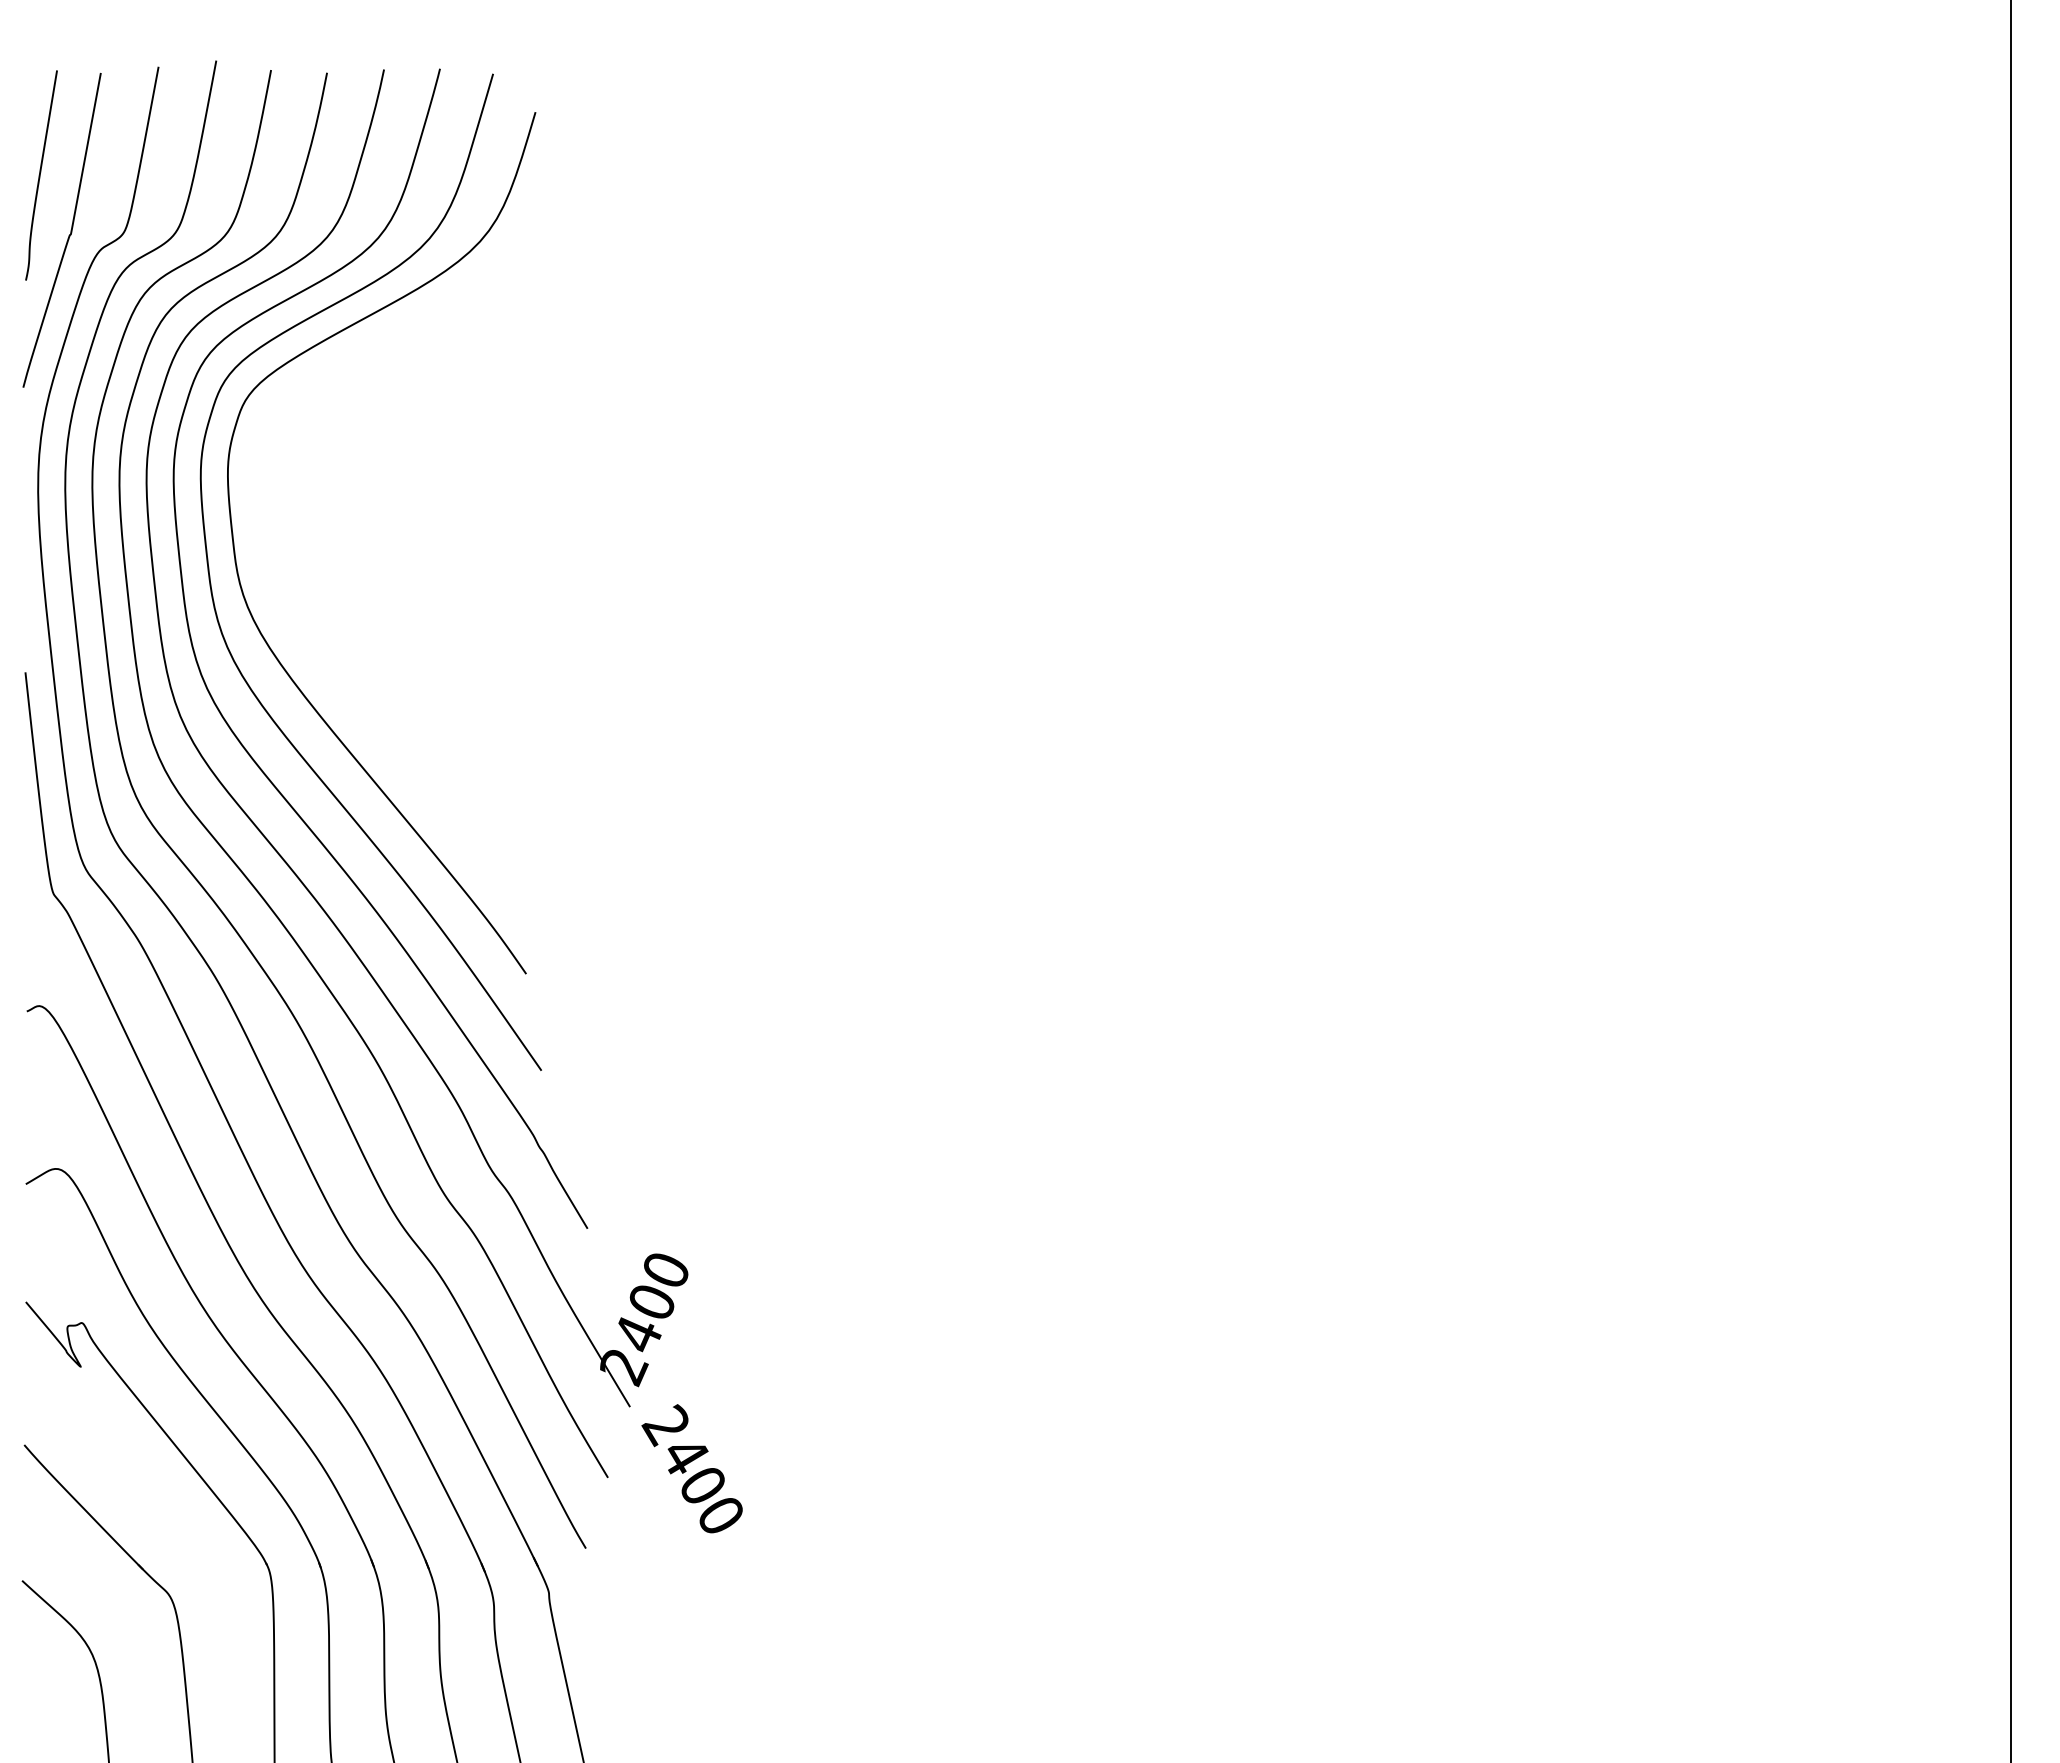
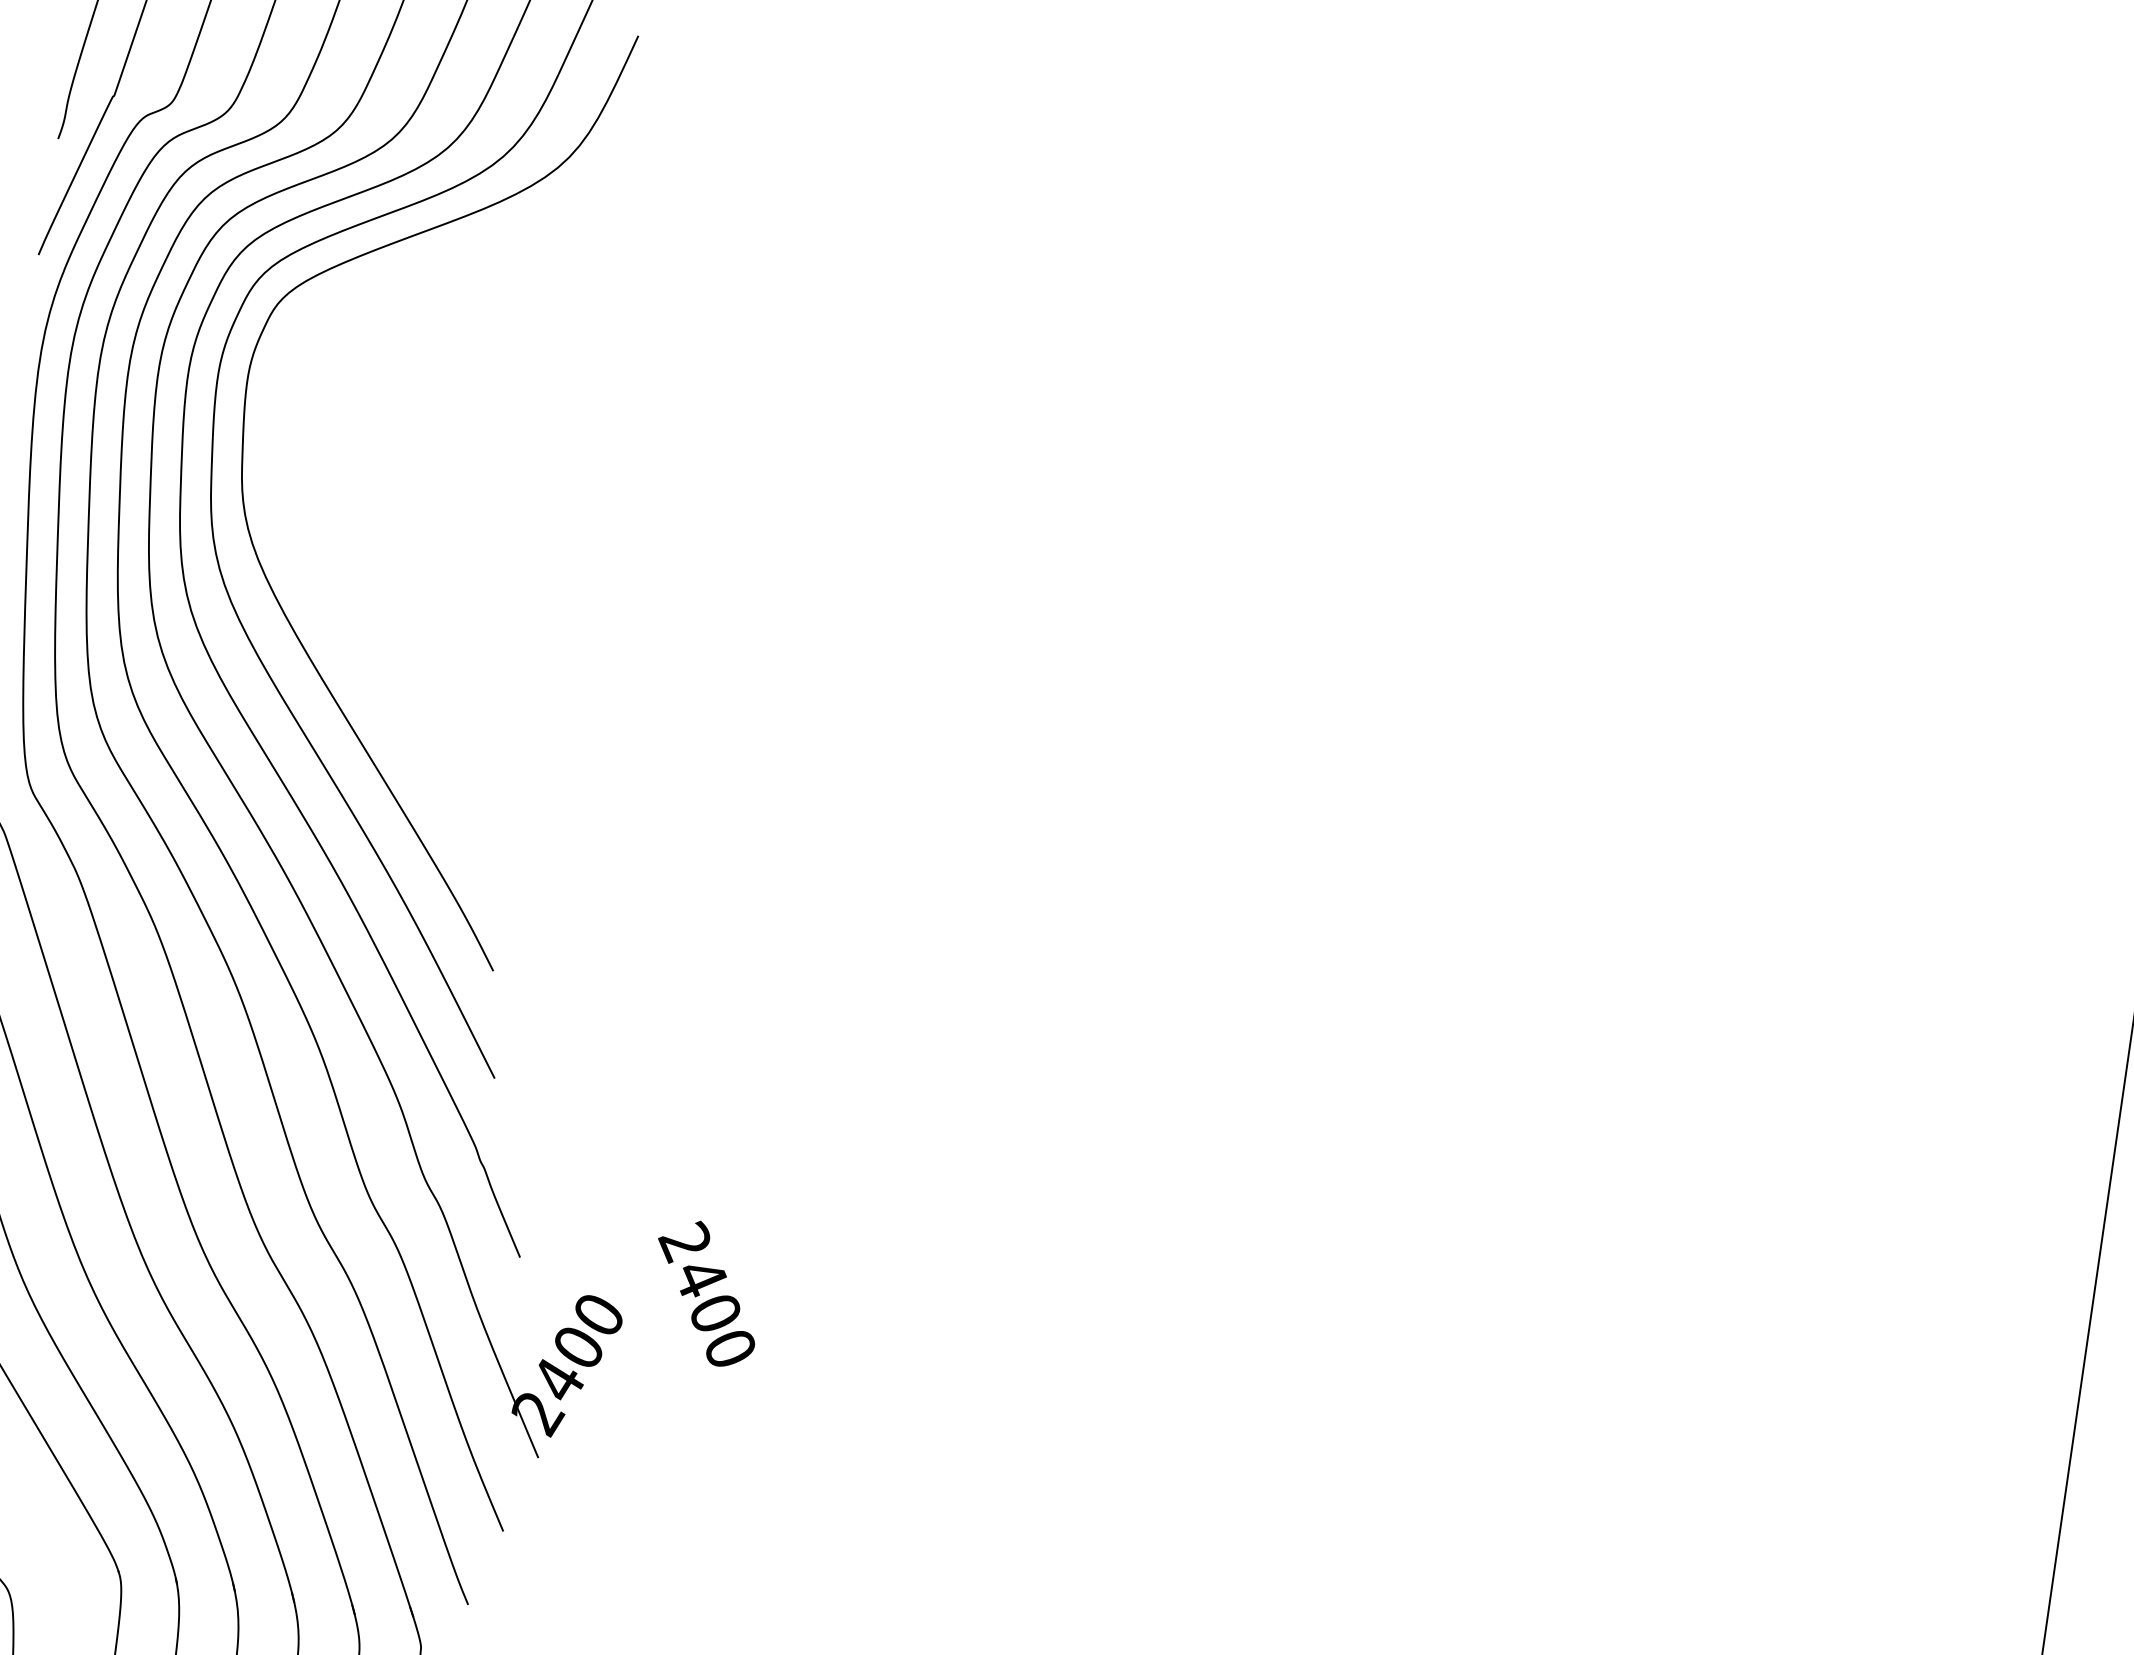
text: (691, 1468) -> (705, 1292), moved

